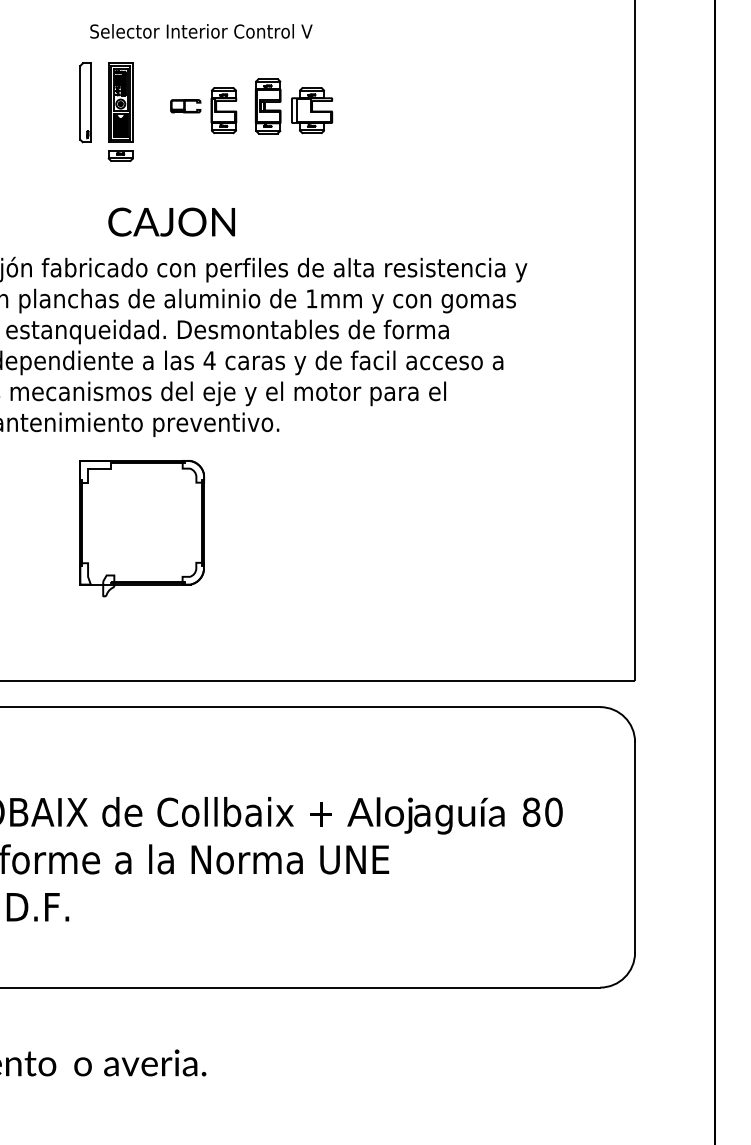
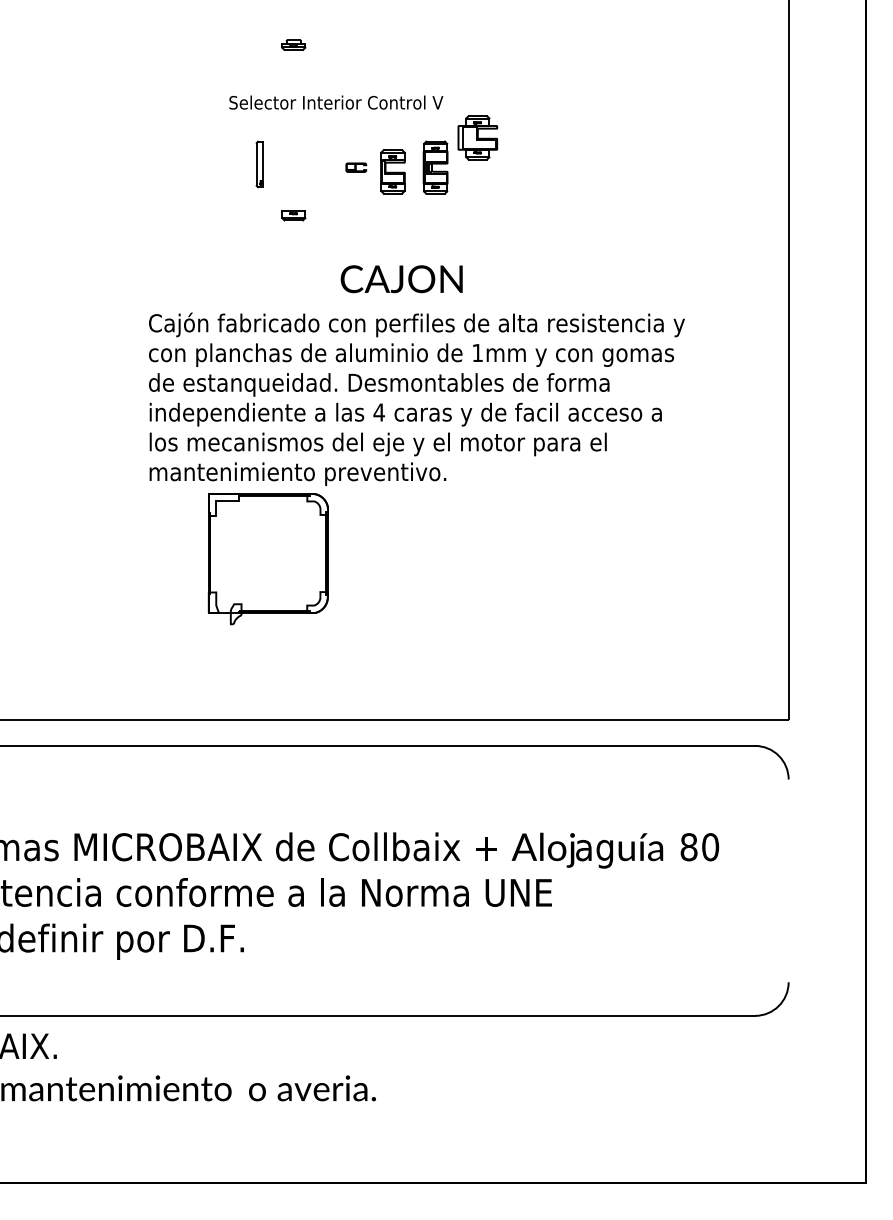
text: (201, 31) -> (336, 102), moved
part: (120, 101) -> (293, 163), removed
part: (85, 102) -> (259, 164), size x0.6
part: (185, 106) -> (356, 167), size x0.7
part: (311, 110) -> (477, 137), moved
text: (171, 222) -> (401, 279), moved
part: (141, 528) -> (267, 559), moved
line: (634, 846) -> (788, 880), removed

